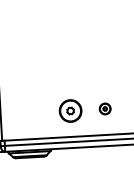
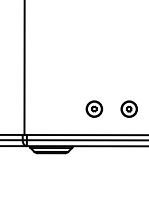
part: (104, 108) -> (128, 108), size x1.43
part: (69, 110) -> (93, 108), size x0.71

